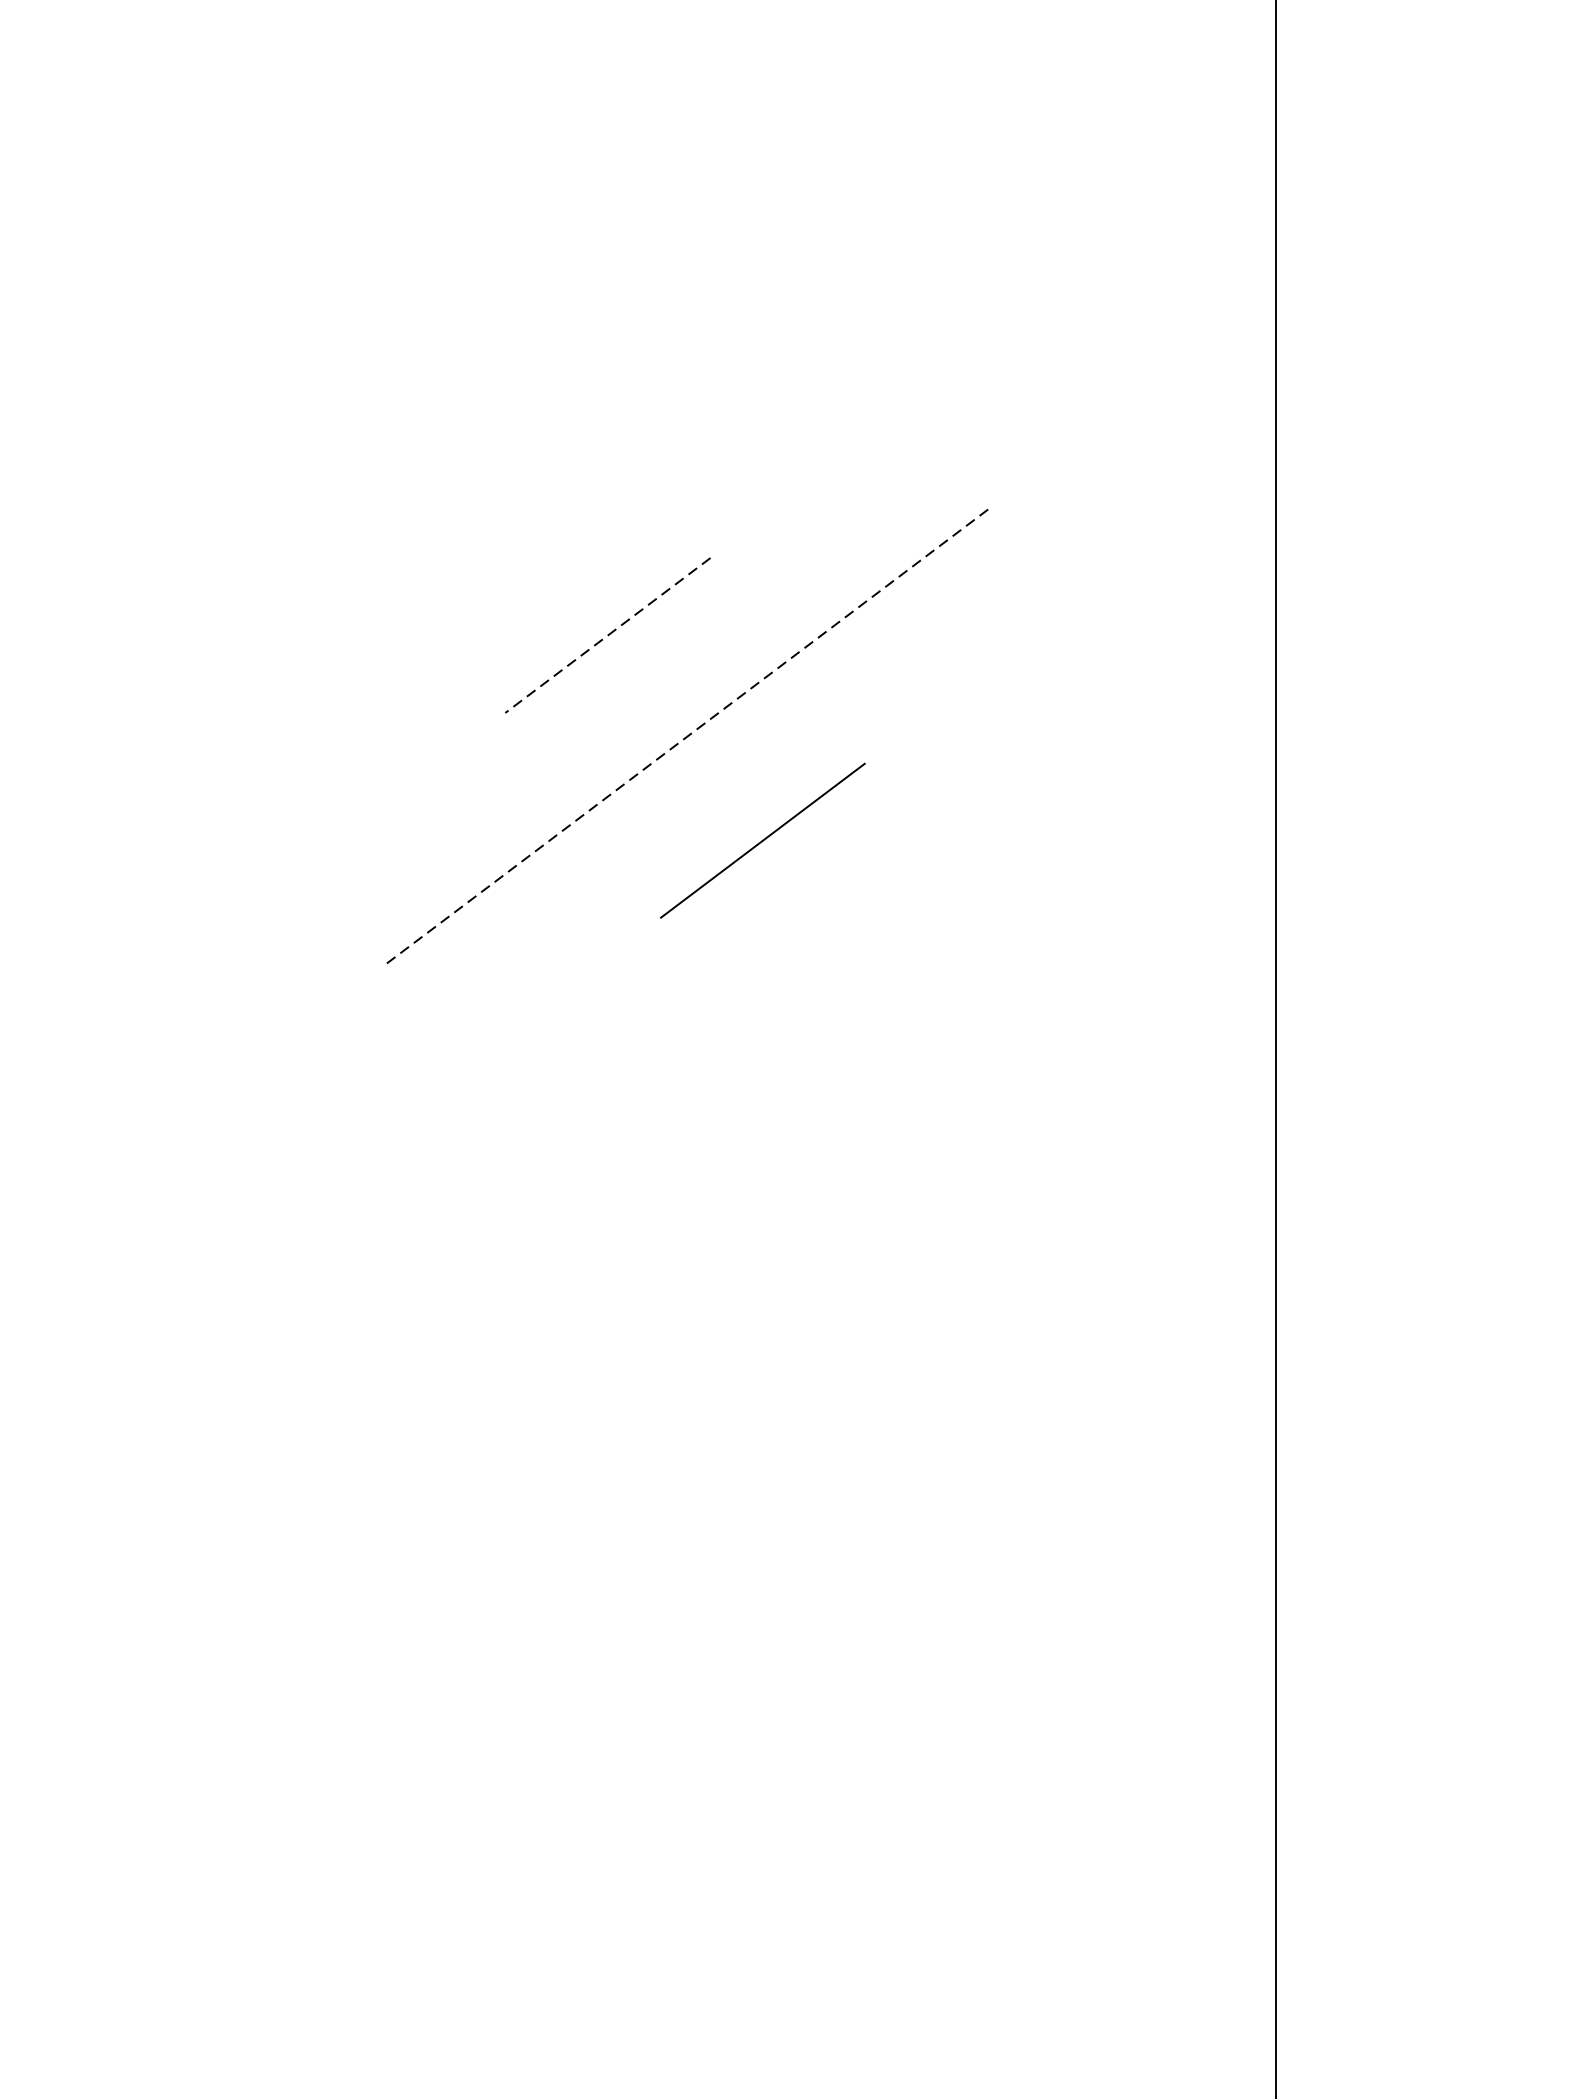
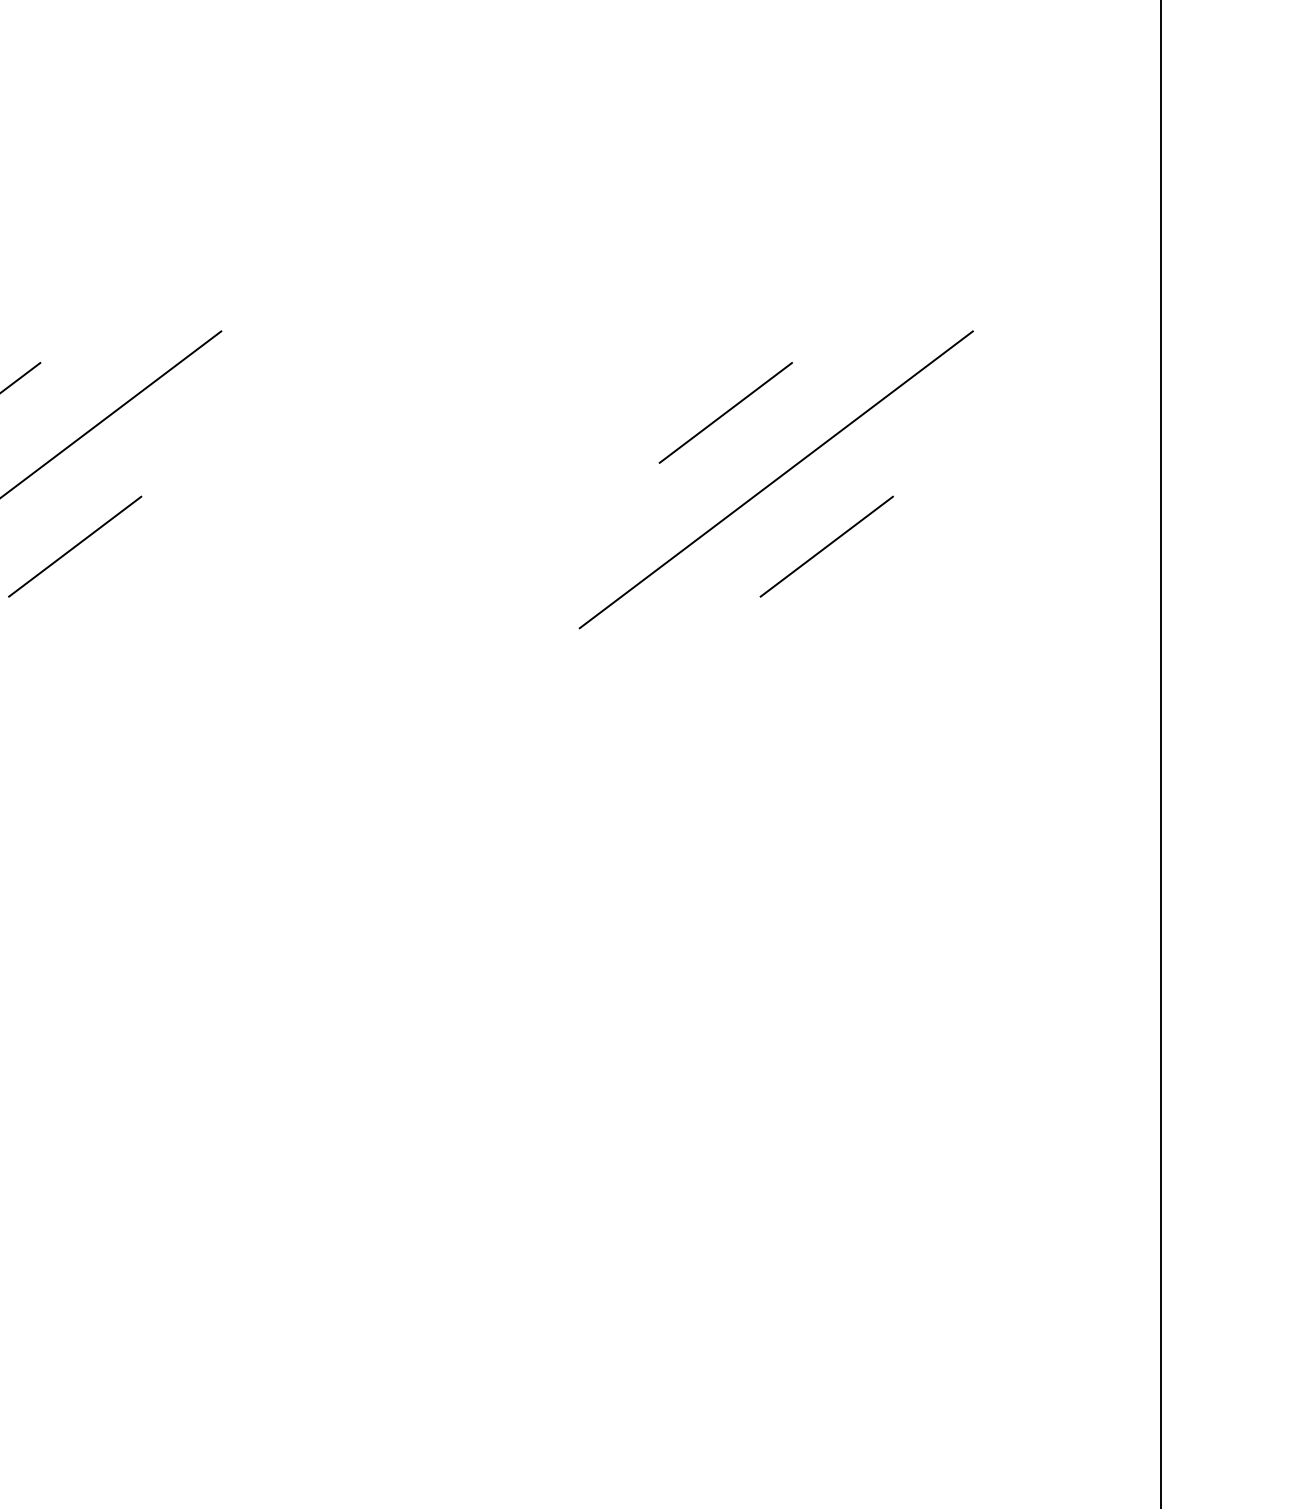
line: (607, 634) -> (725, 412), dashed -> solid
line: (684, 739) -> (775, 480), dashed -> solid

